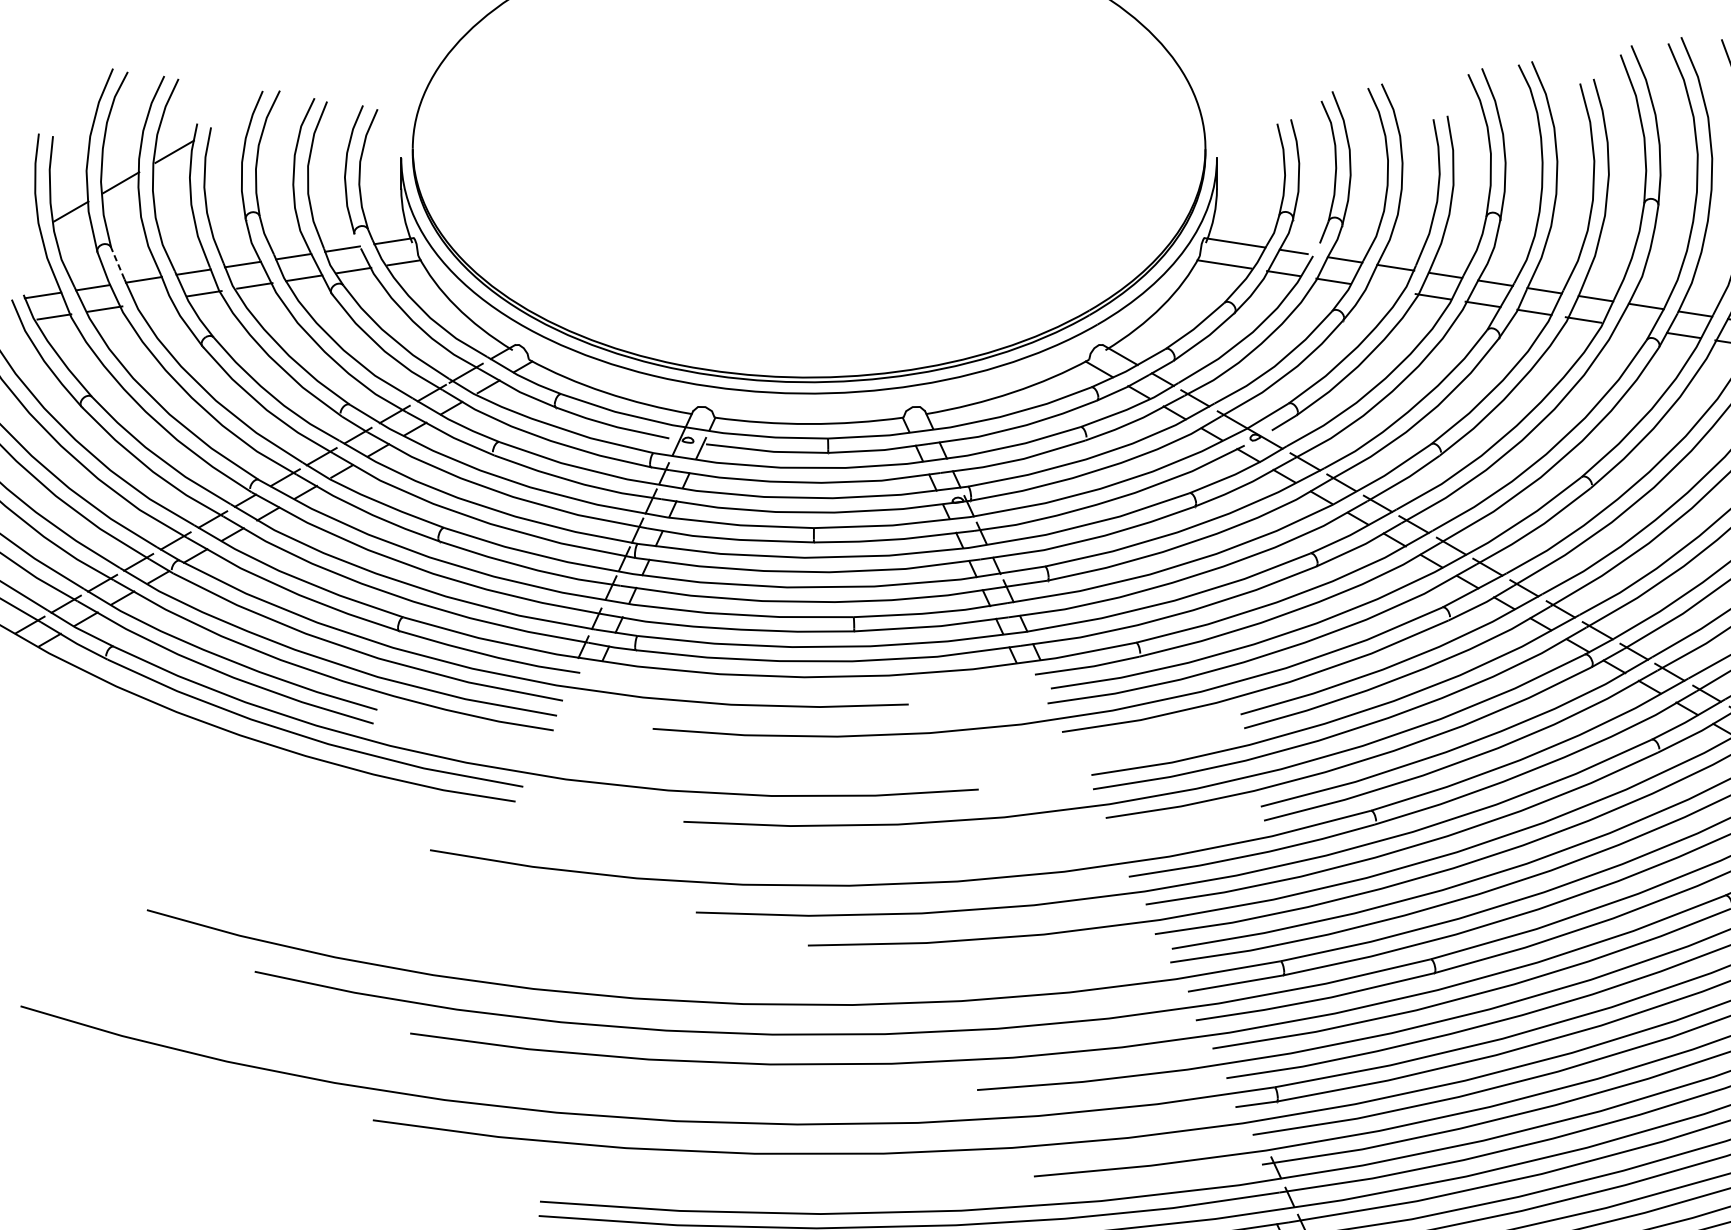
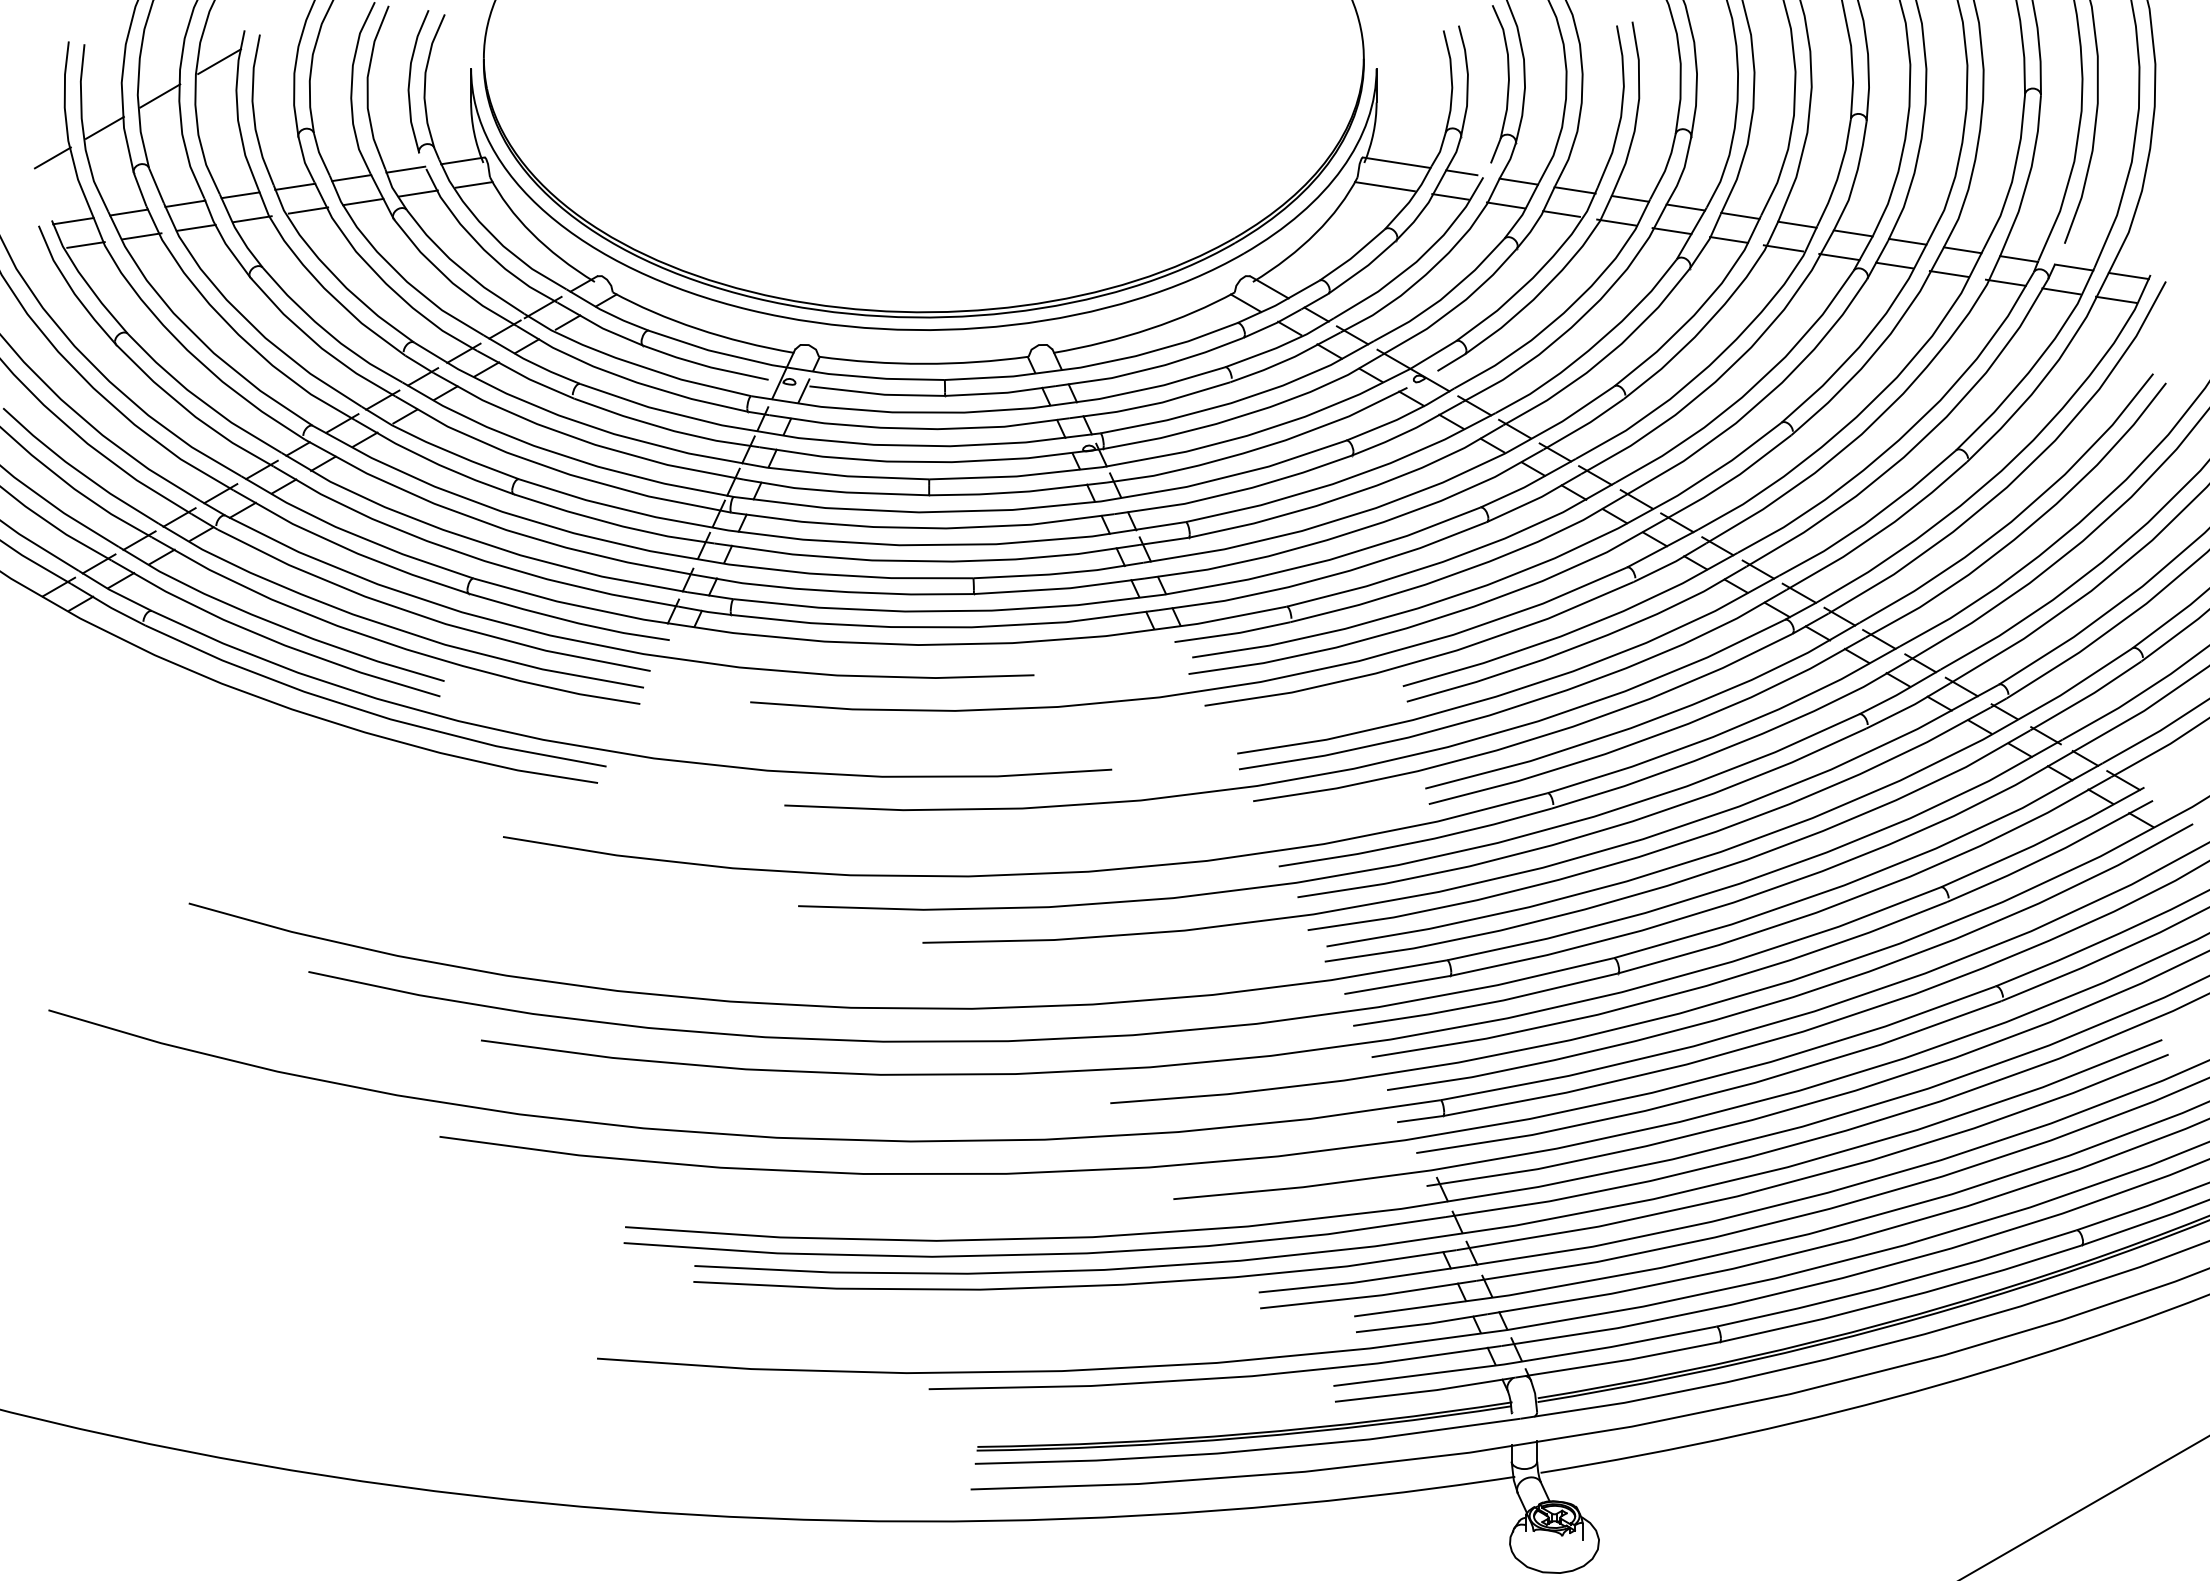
line: (24, 238) -> (52, 157), added
line: (117, 263) -> (156, 185), dashed -> solid
line: (1383, 288) -> (1561, 213), added
line: (153, 301) -> (195, 227), added
line: (1633, 327) -> (1839, 256), added

